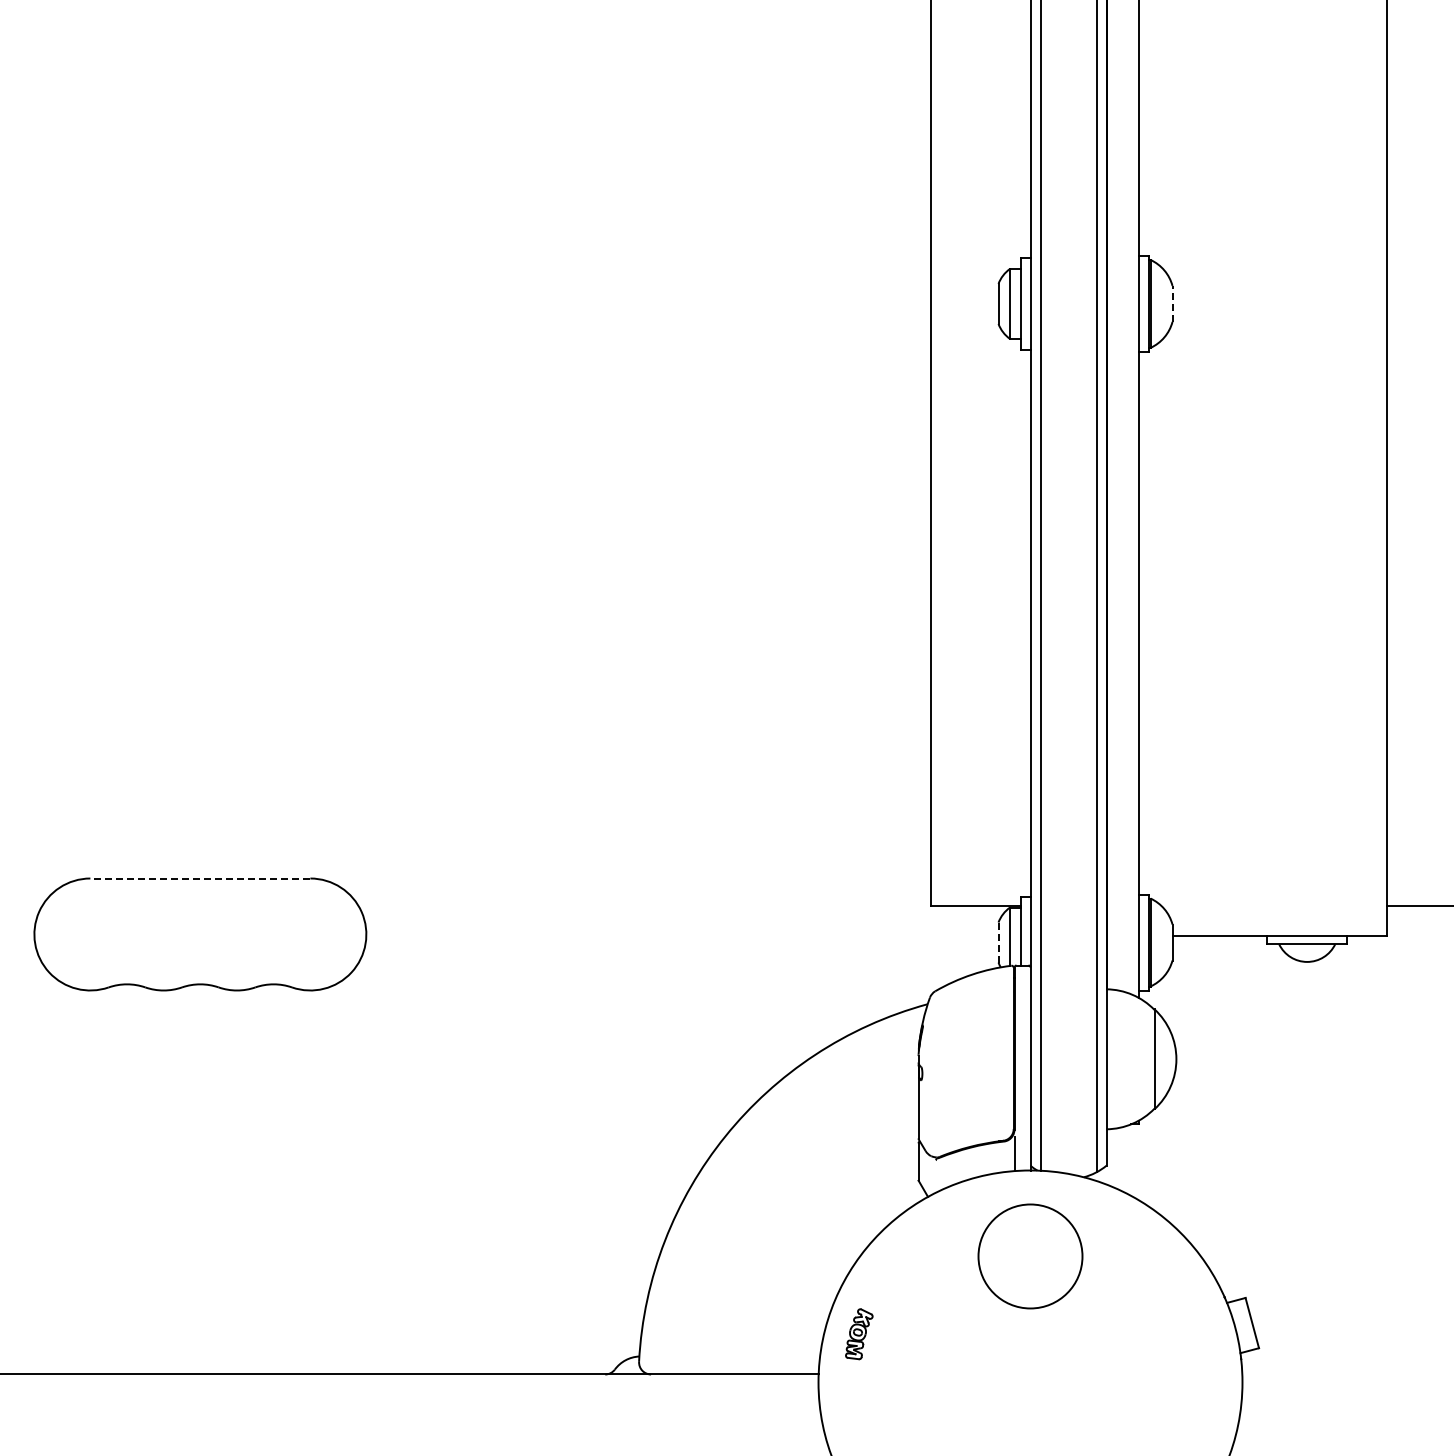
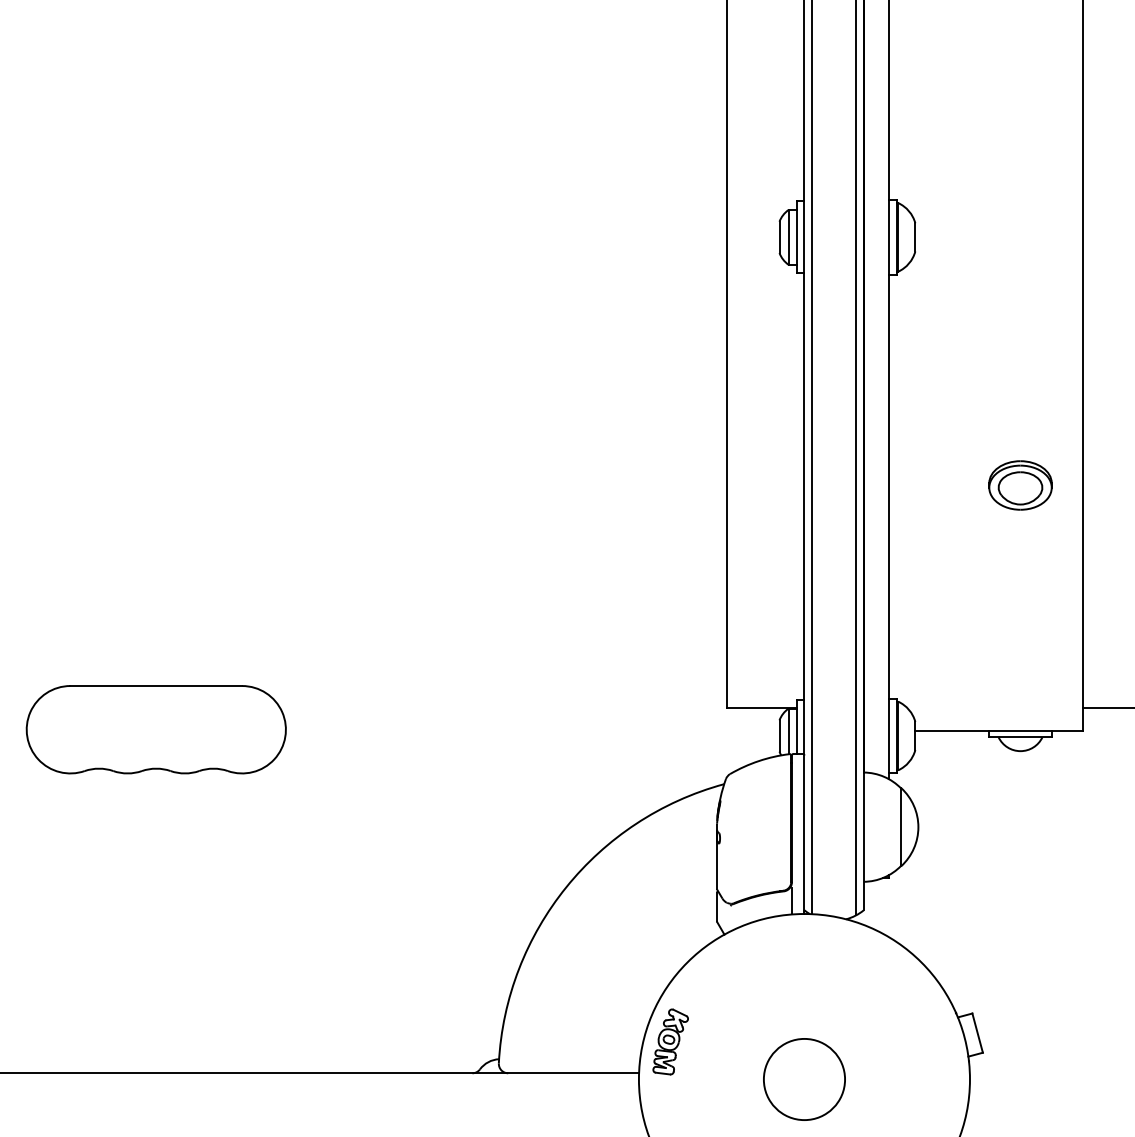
line: (1172, 303) -> (915, 237), dashed -> solid
part: (1307, 621) -> (1020, 485), added
line: (200, 878) -> (156, 686), dashed -> solid
line: (998, 942) -> (779, 735), dashed -> solid
circle: (1030, 1256) -> (804, 1079), moved
part: (859, 1333) -> (670, 1041), size x1.67

